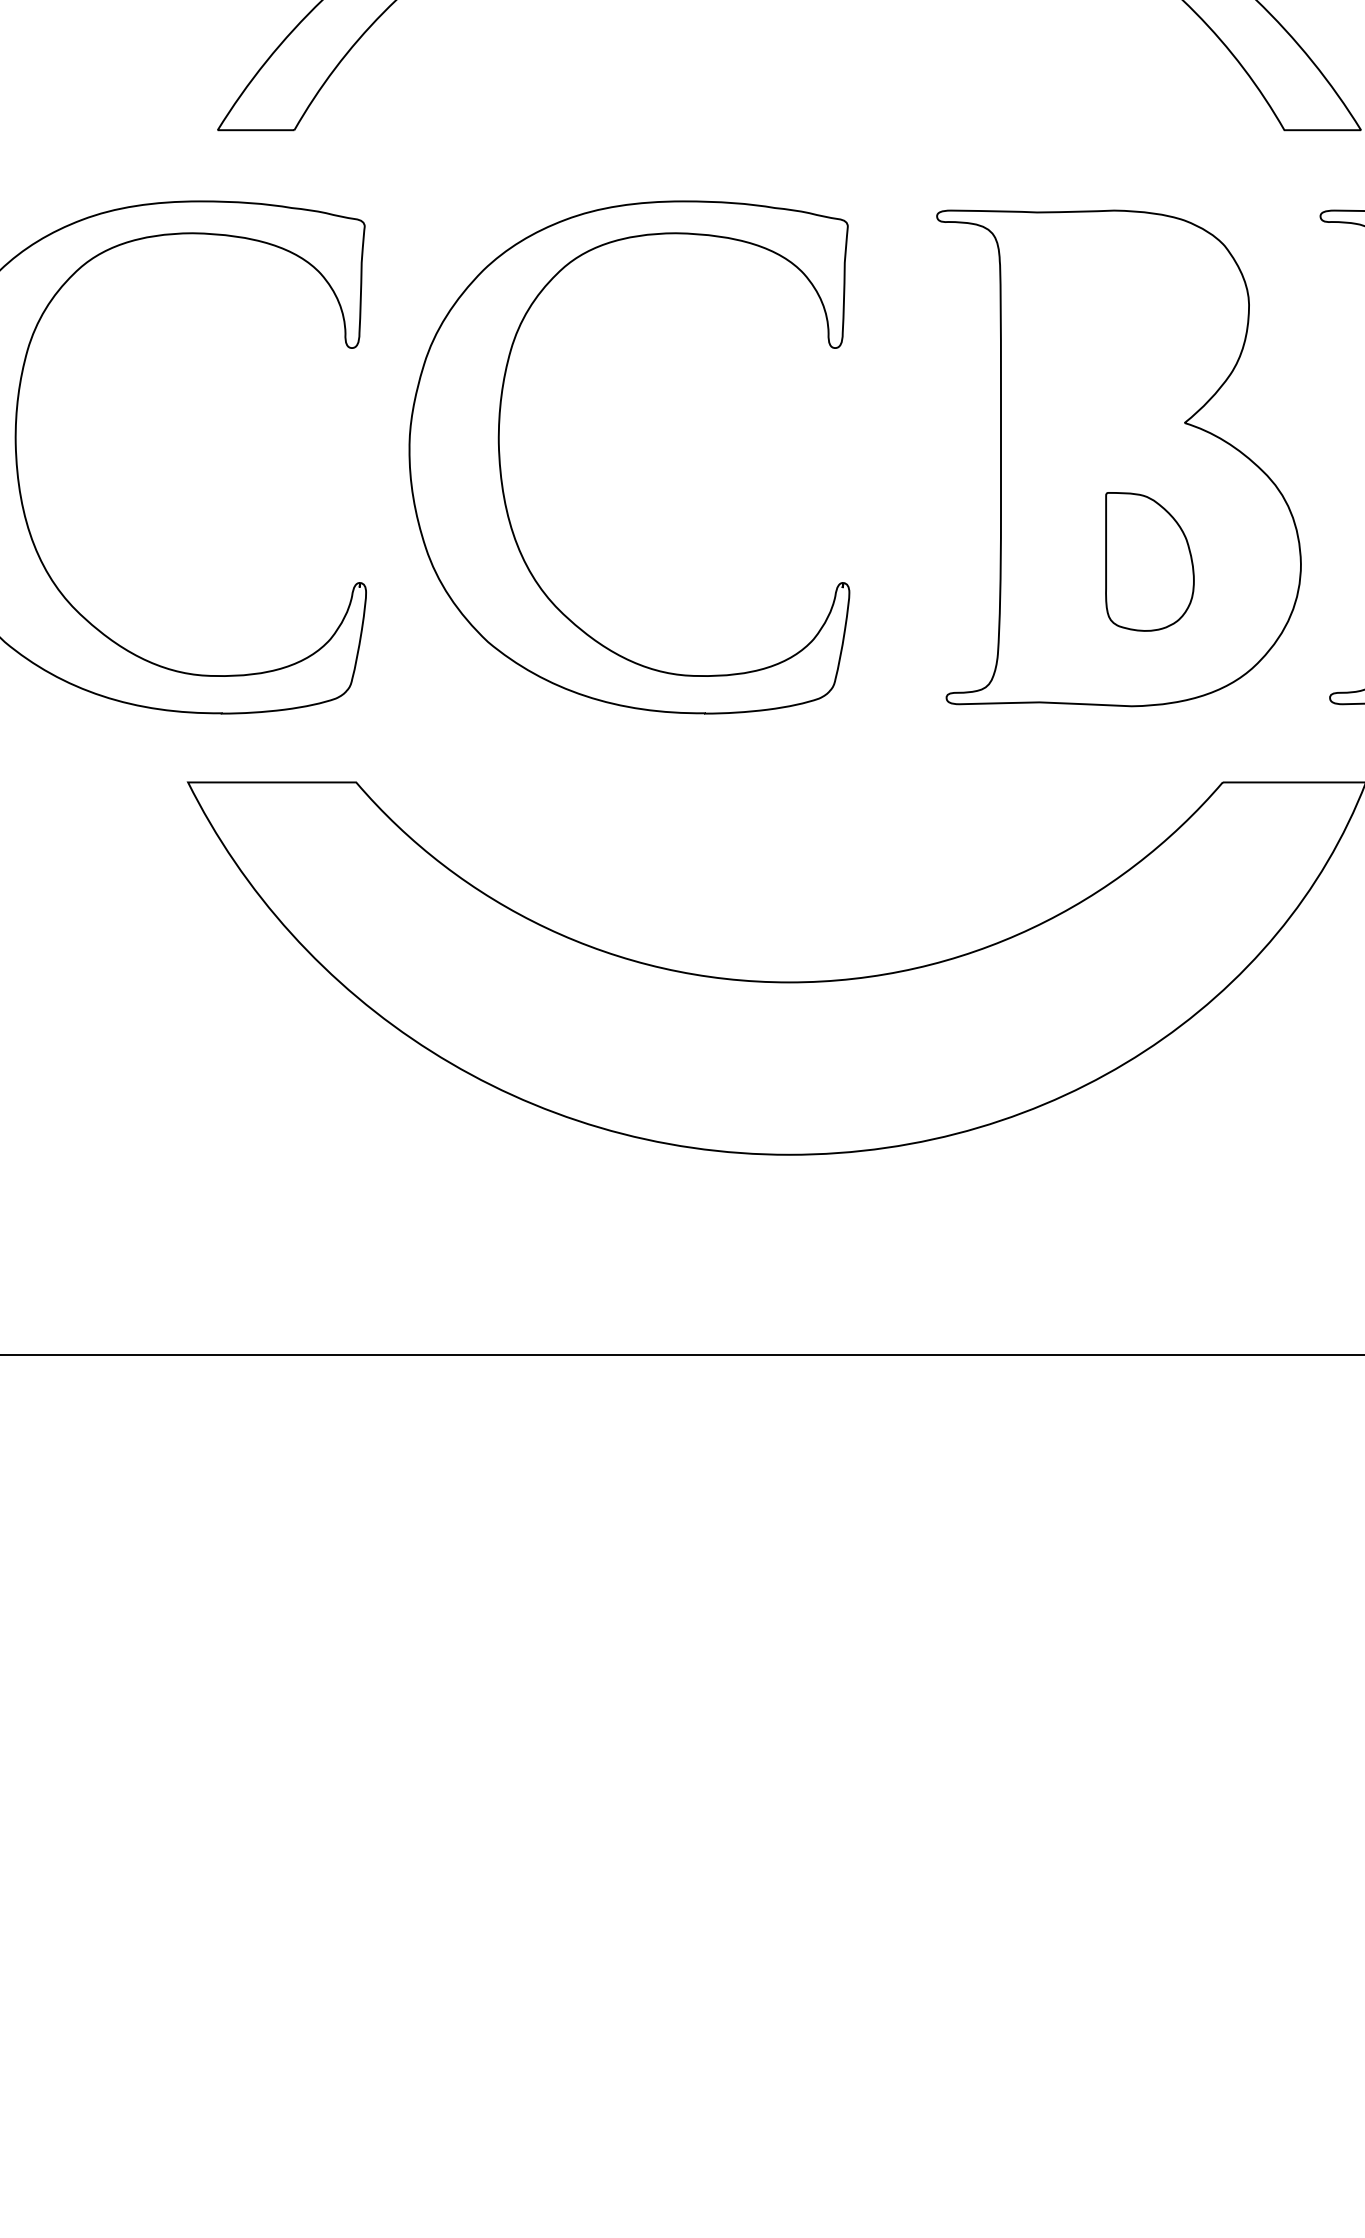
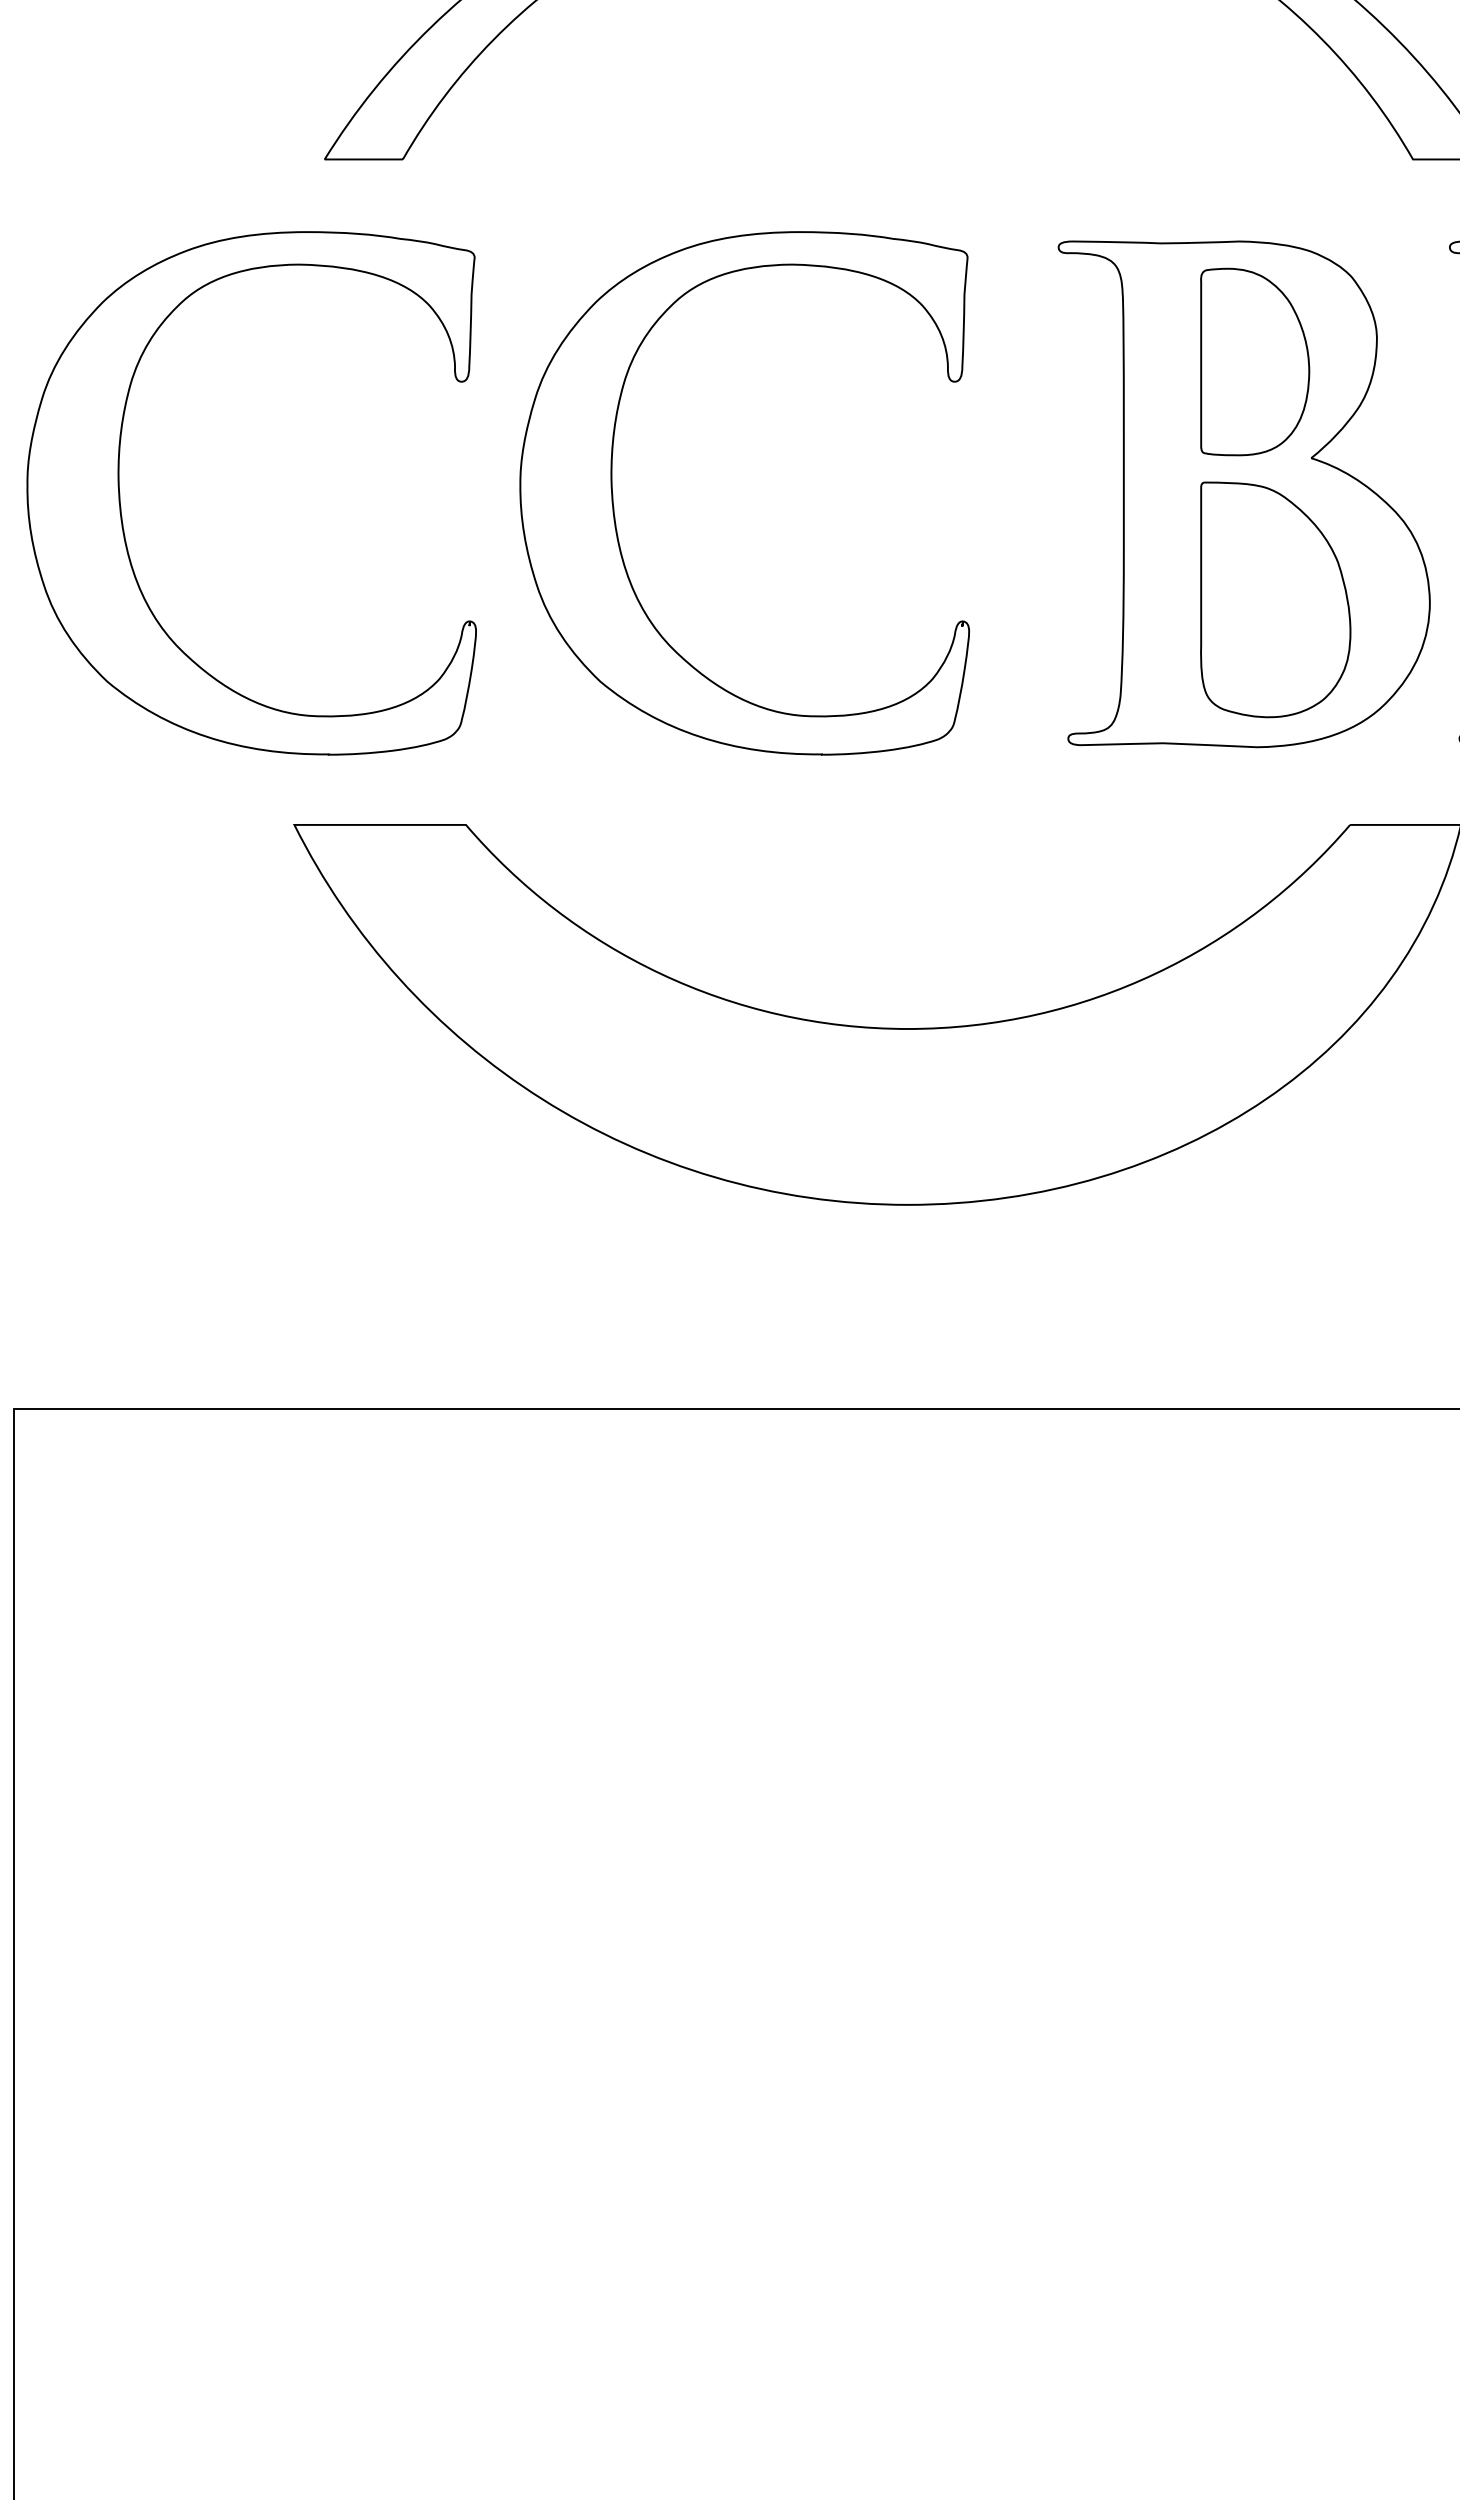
part: (1130, 328) -> (1255, 361), added
part: (1149, 561) -> (1275, 599), size x1.67

